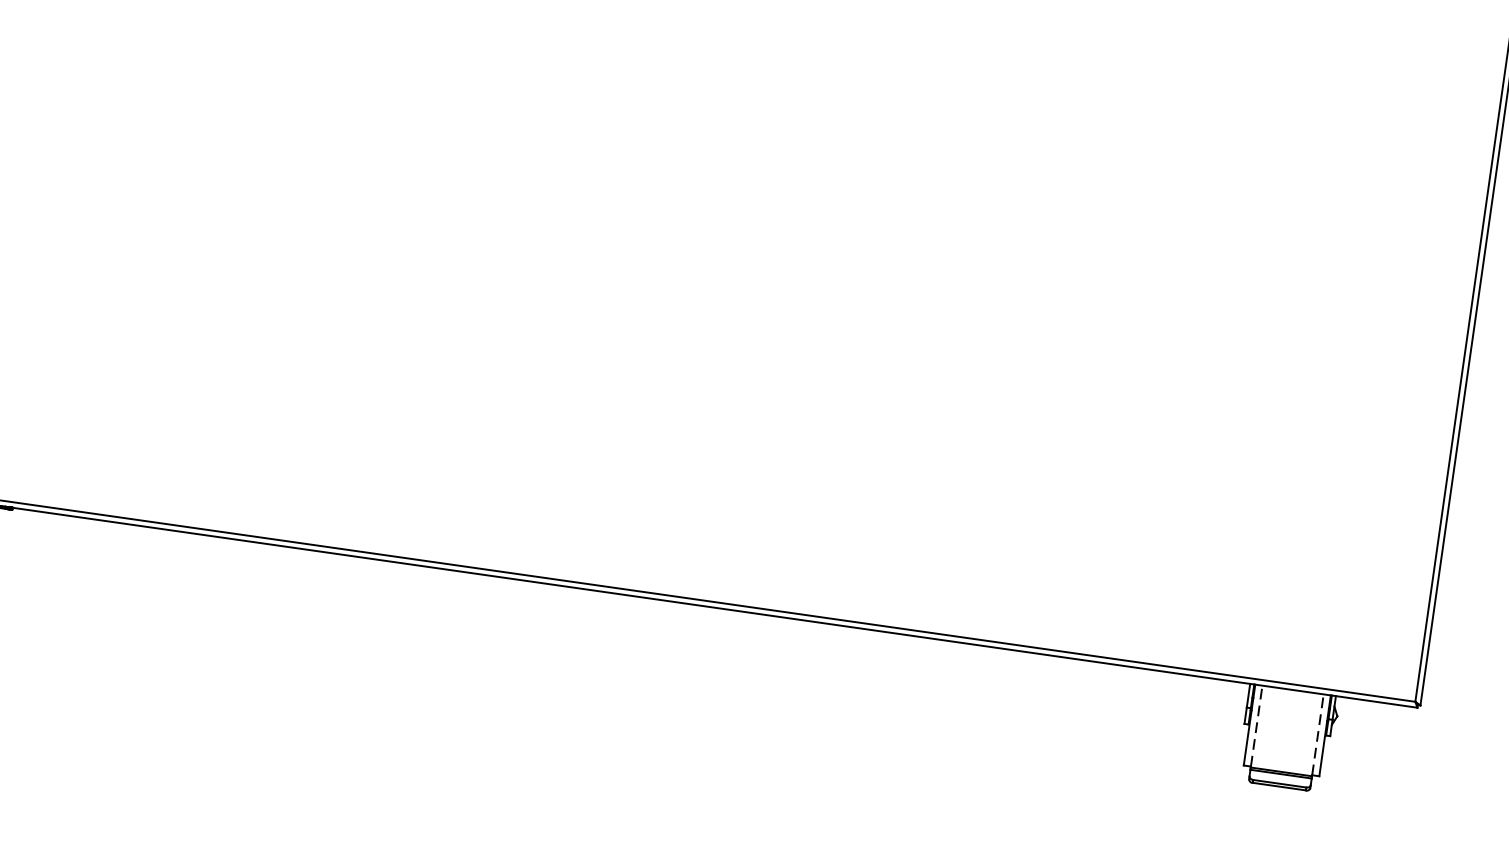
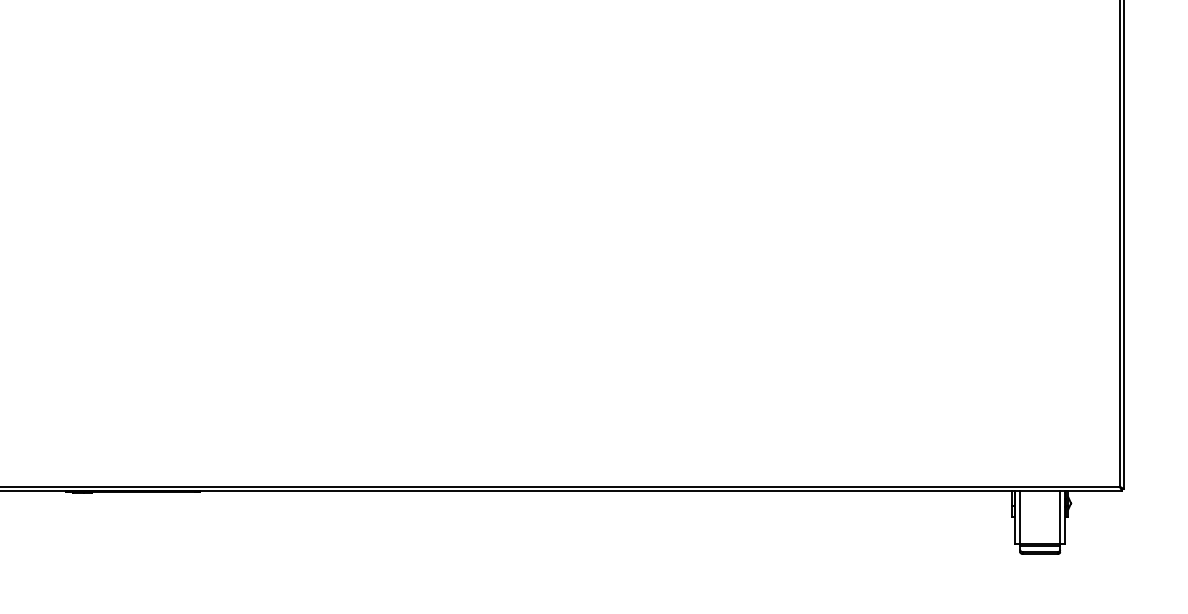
line: (1257, 726) -> (1020, 517), dashed -> solid
line: (1318, 735) -> (1060, 517), dashed -> solid

